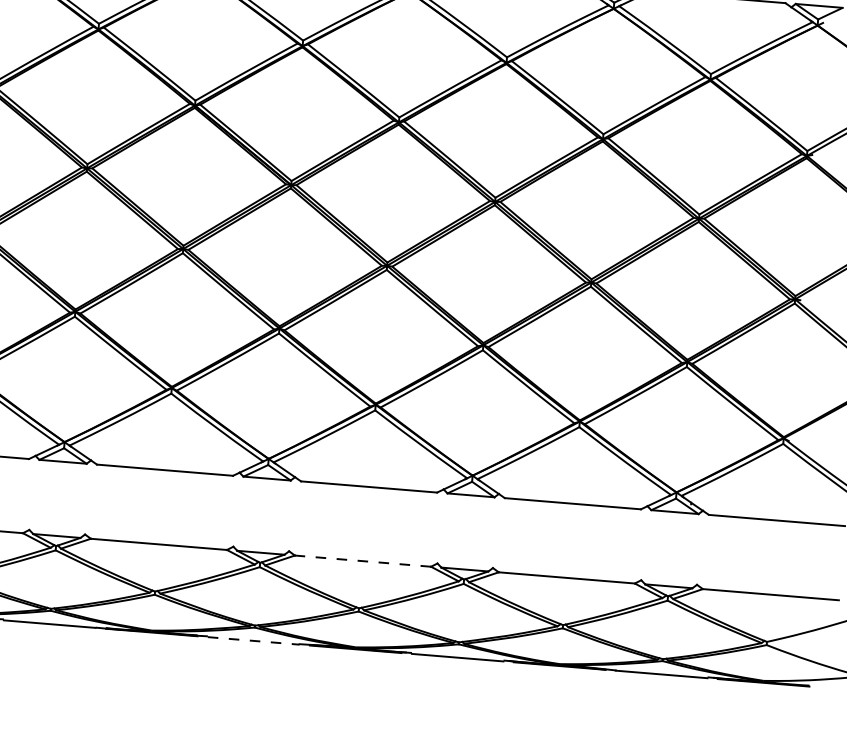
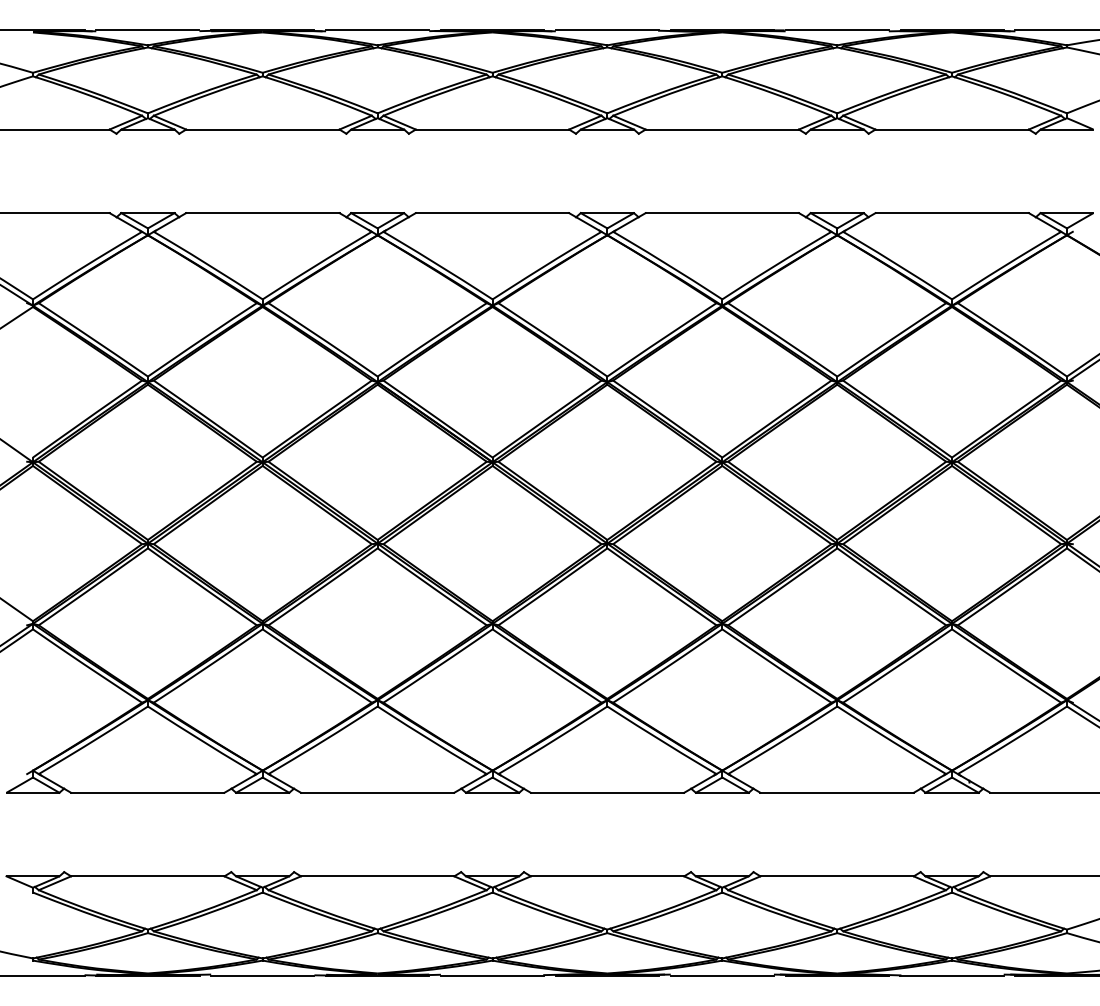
line: (362, 561) -> (607, 876), dashed -> solid
line: (253, 640) -> (492, 975), dashed -> solid

